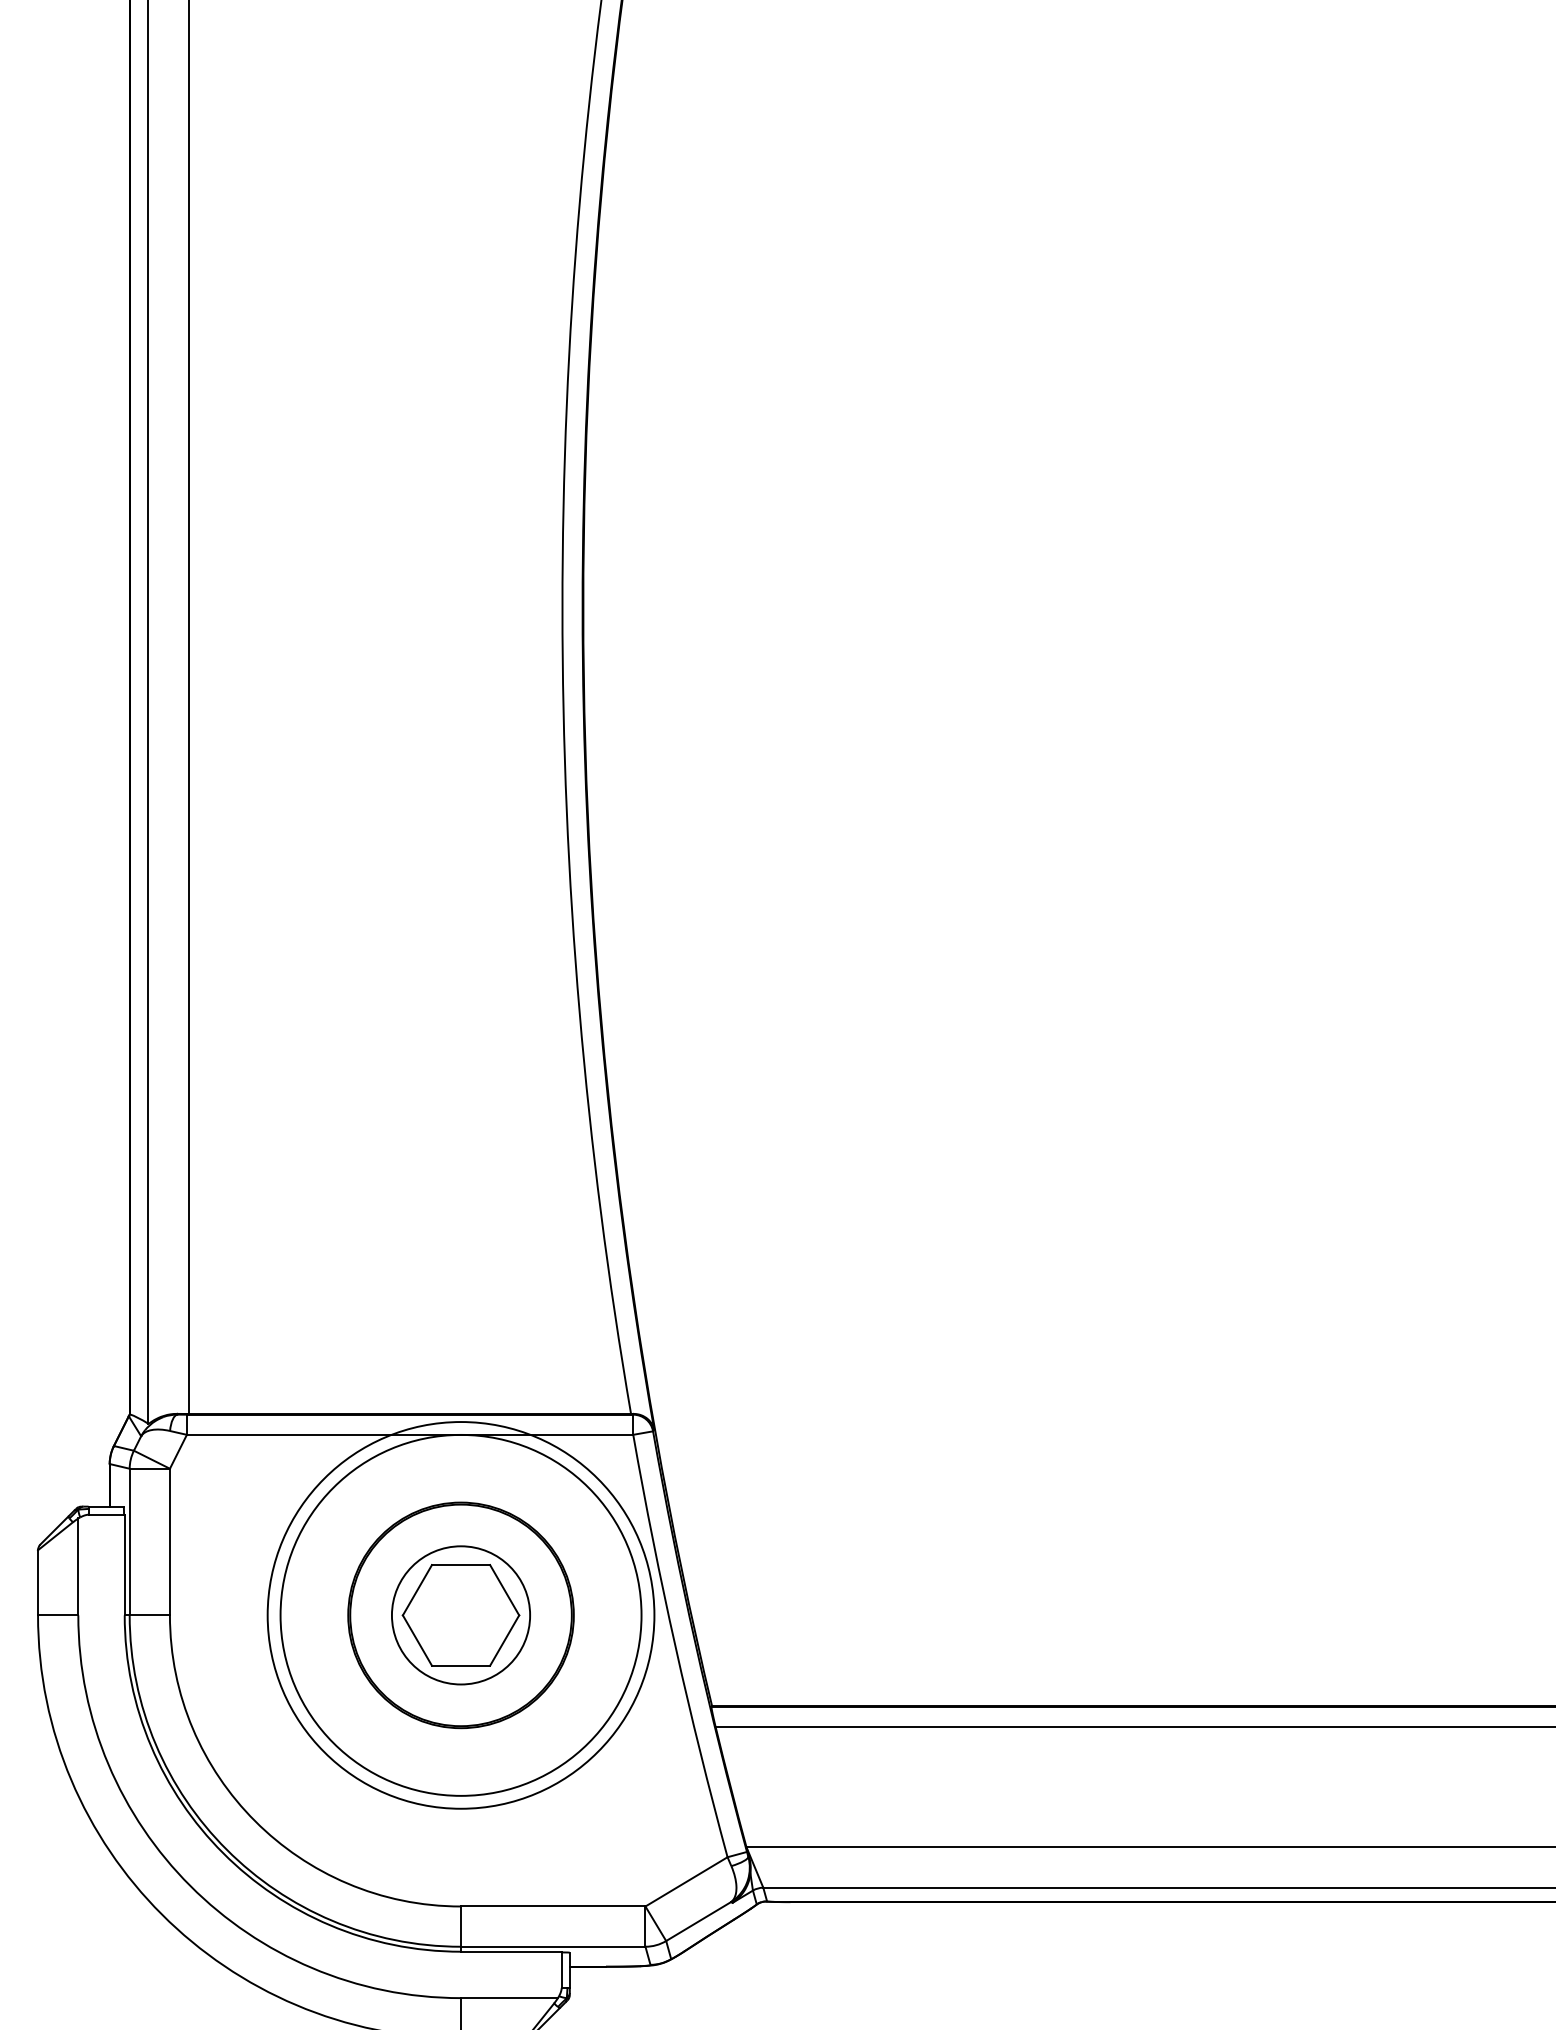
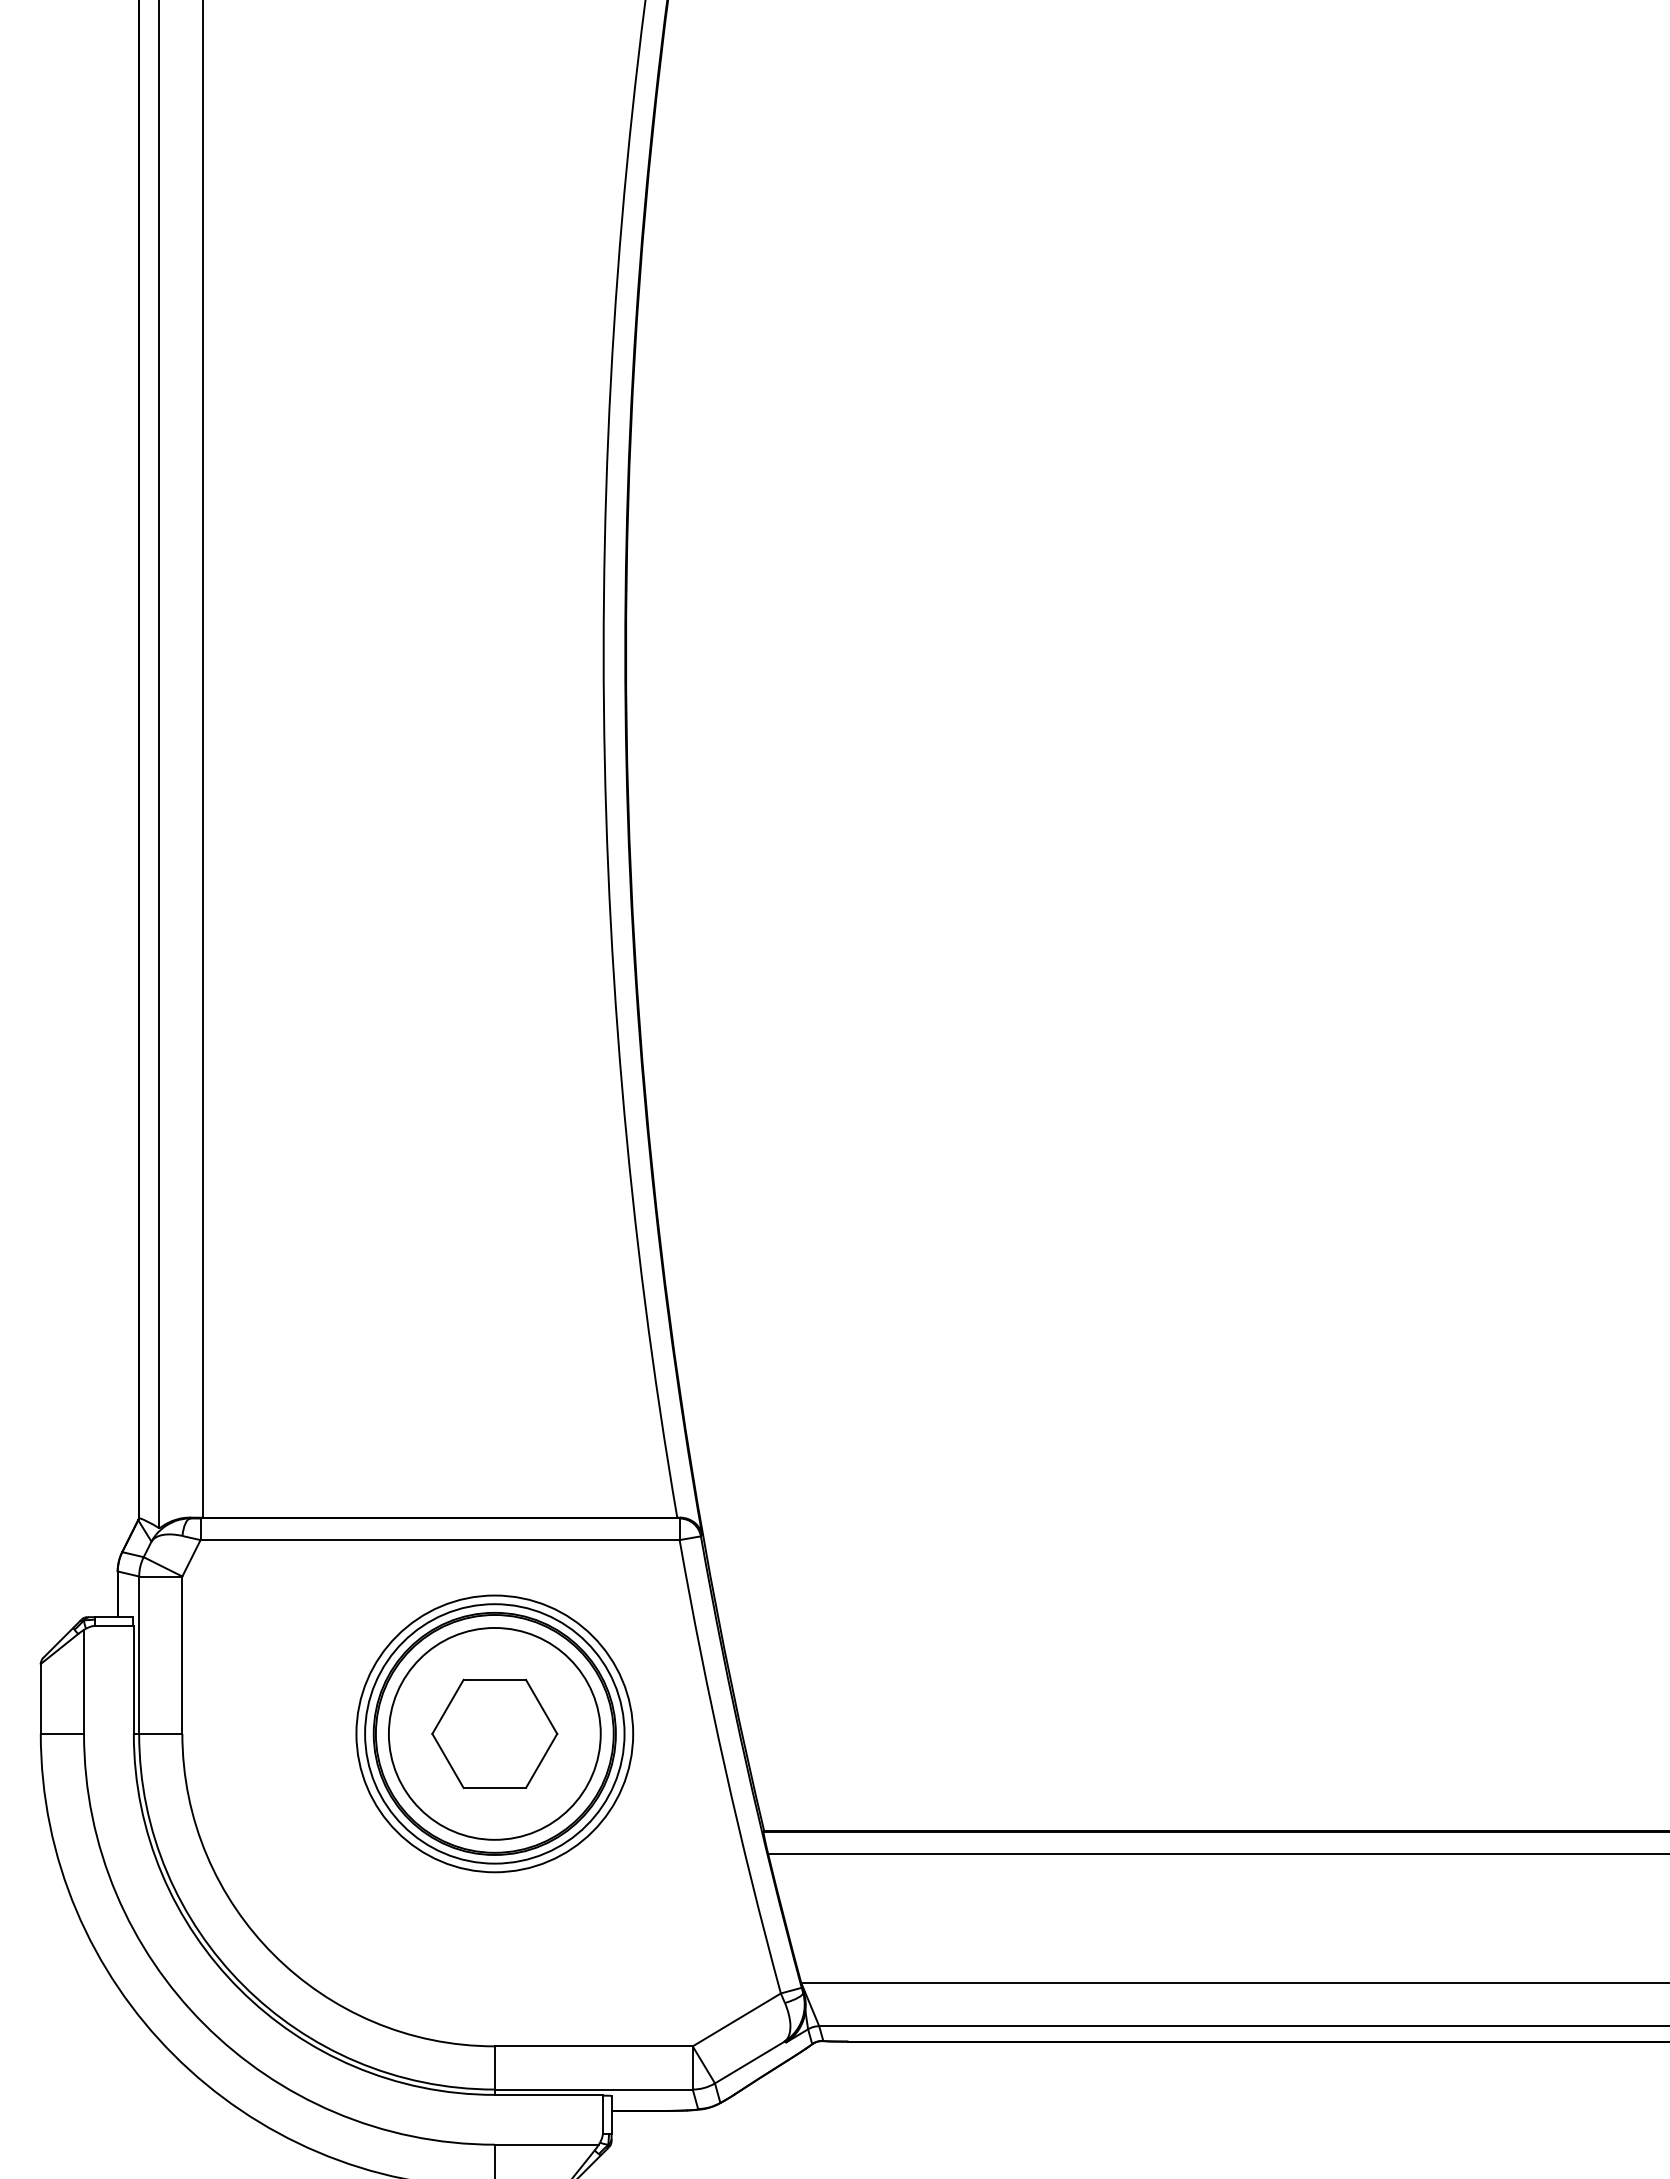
circle: (460, 1615) -> (494, 1733), size x0.62
circle: (460, 1615) -> (494, 1733), size x0.71
circle: (460, 1615) -> (494, 1733), size x1.43

